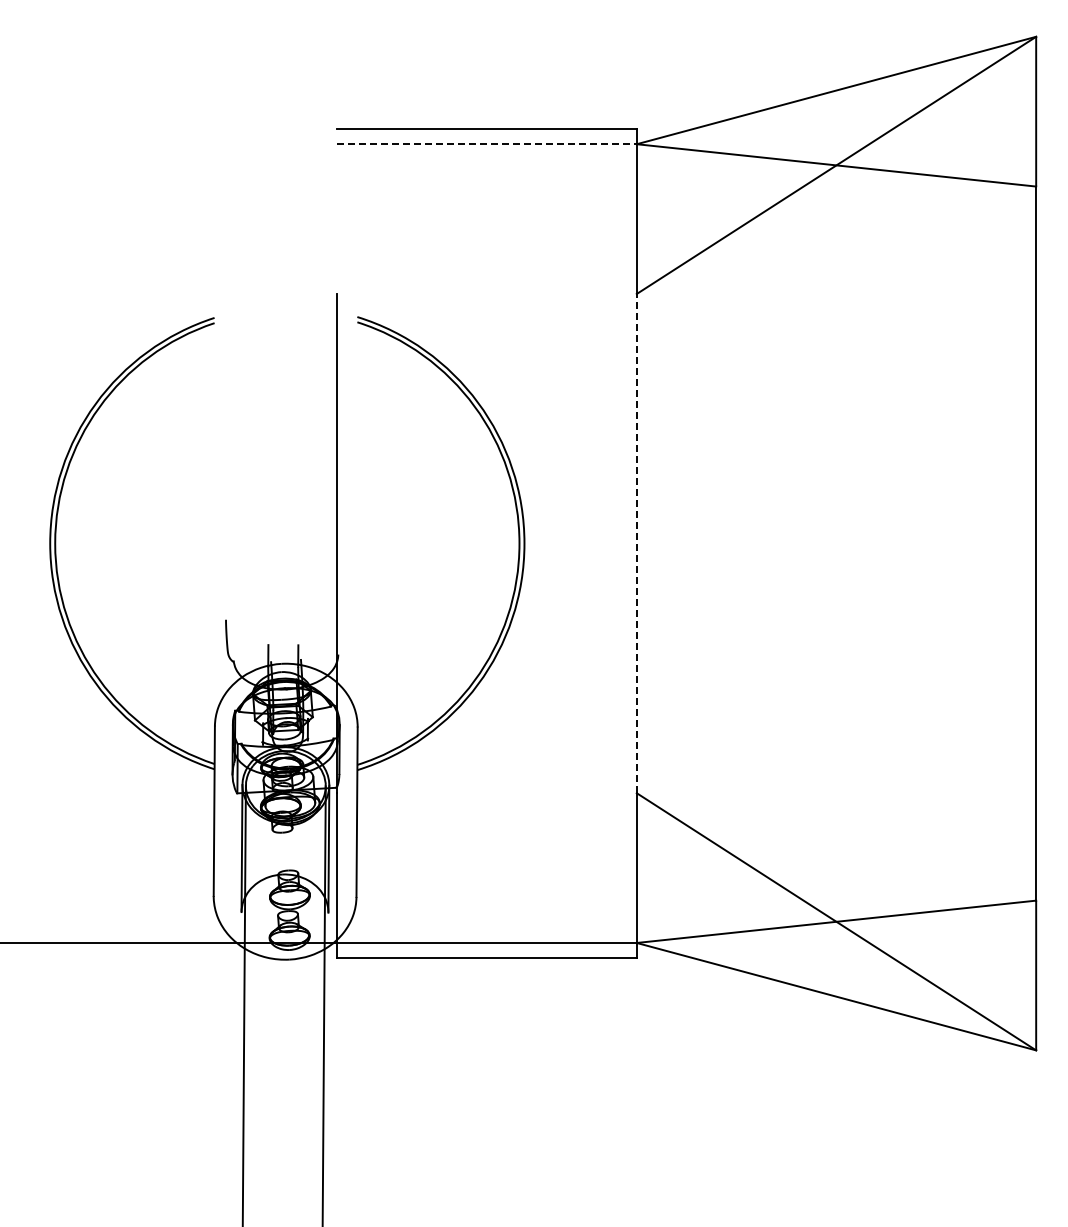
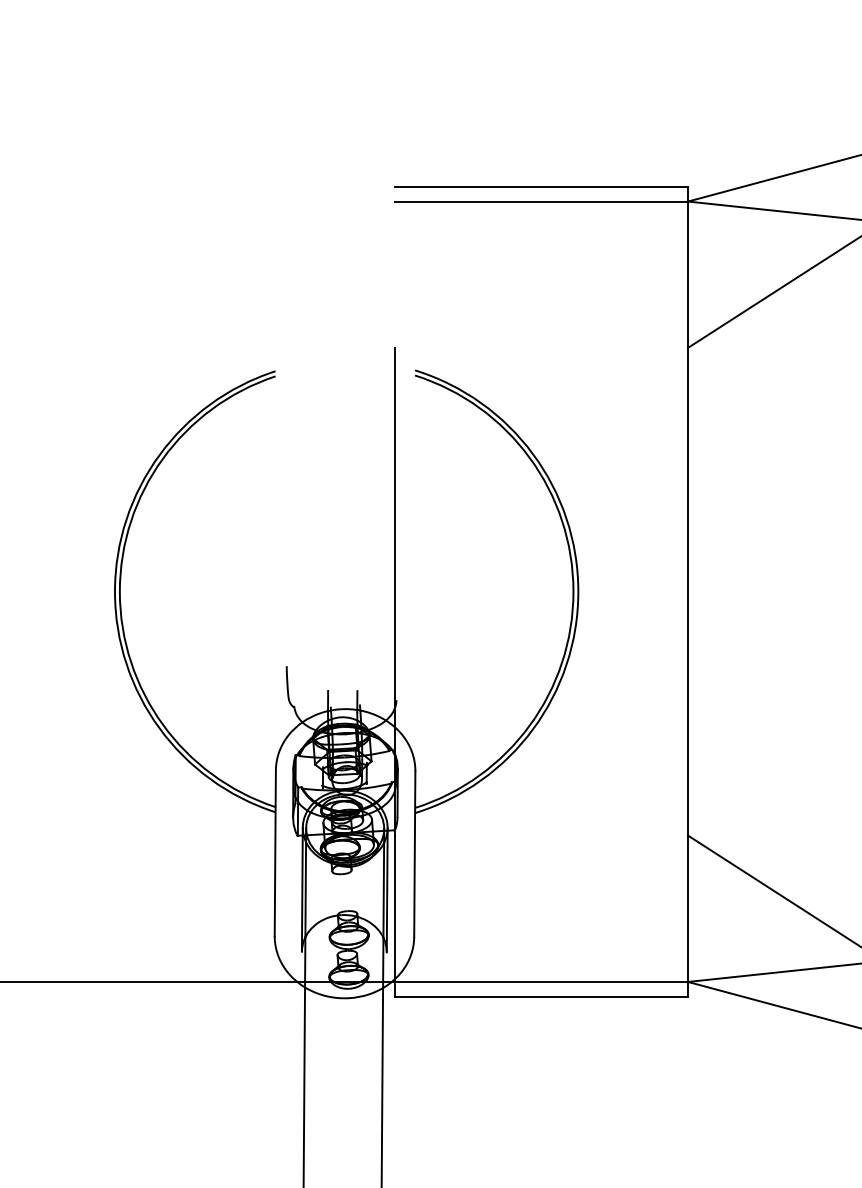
line: (487, 144) -> (542, 201), dashed -> solid
line: (636, 543) -> (687, 591), dashed -> solid

